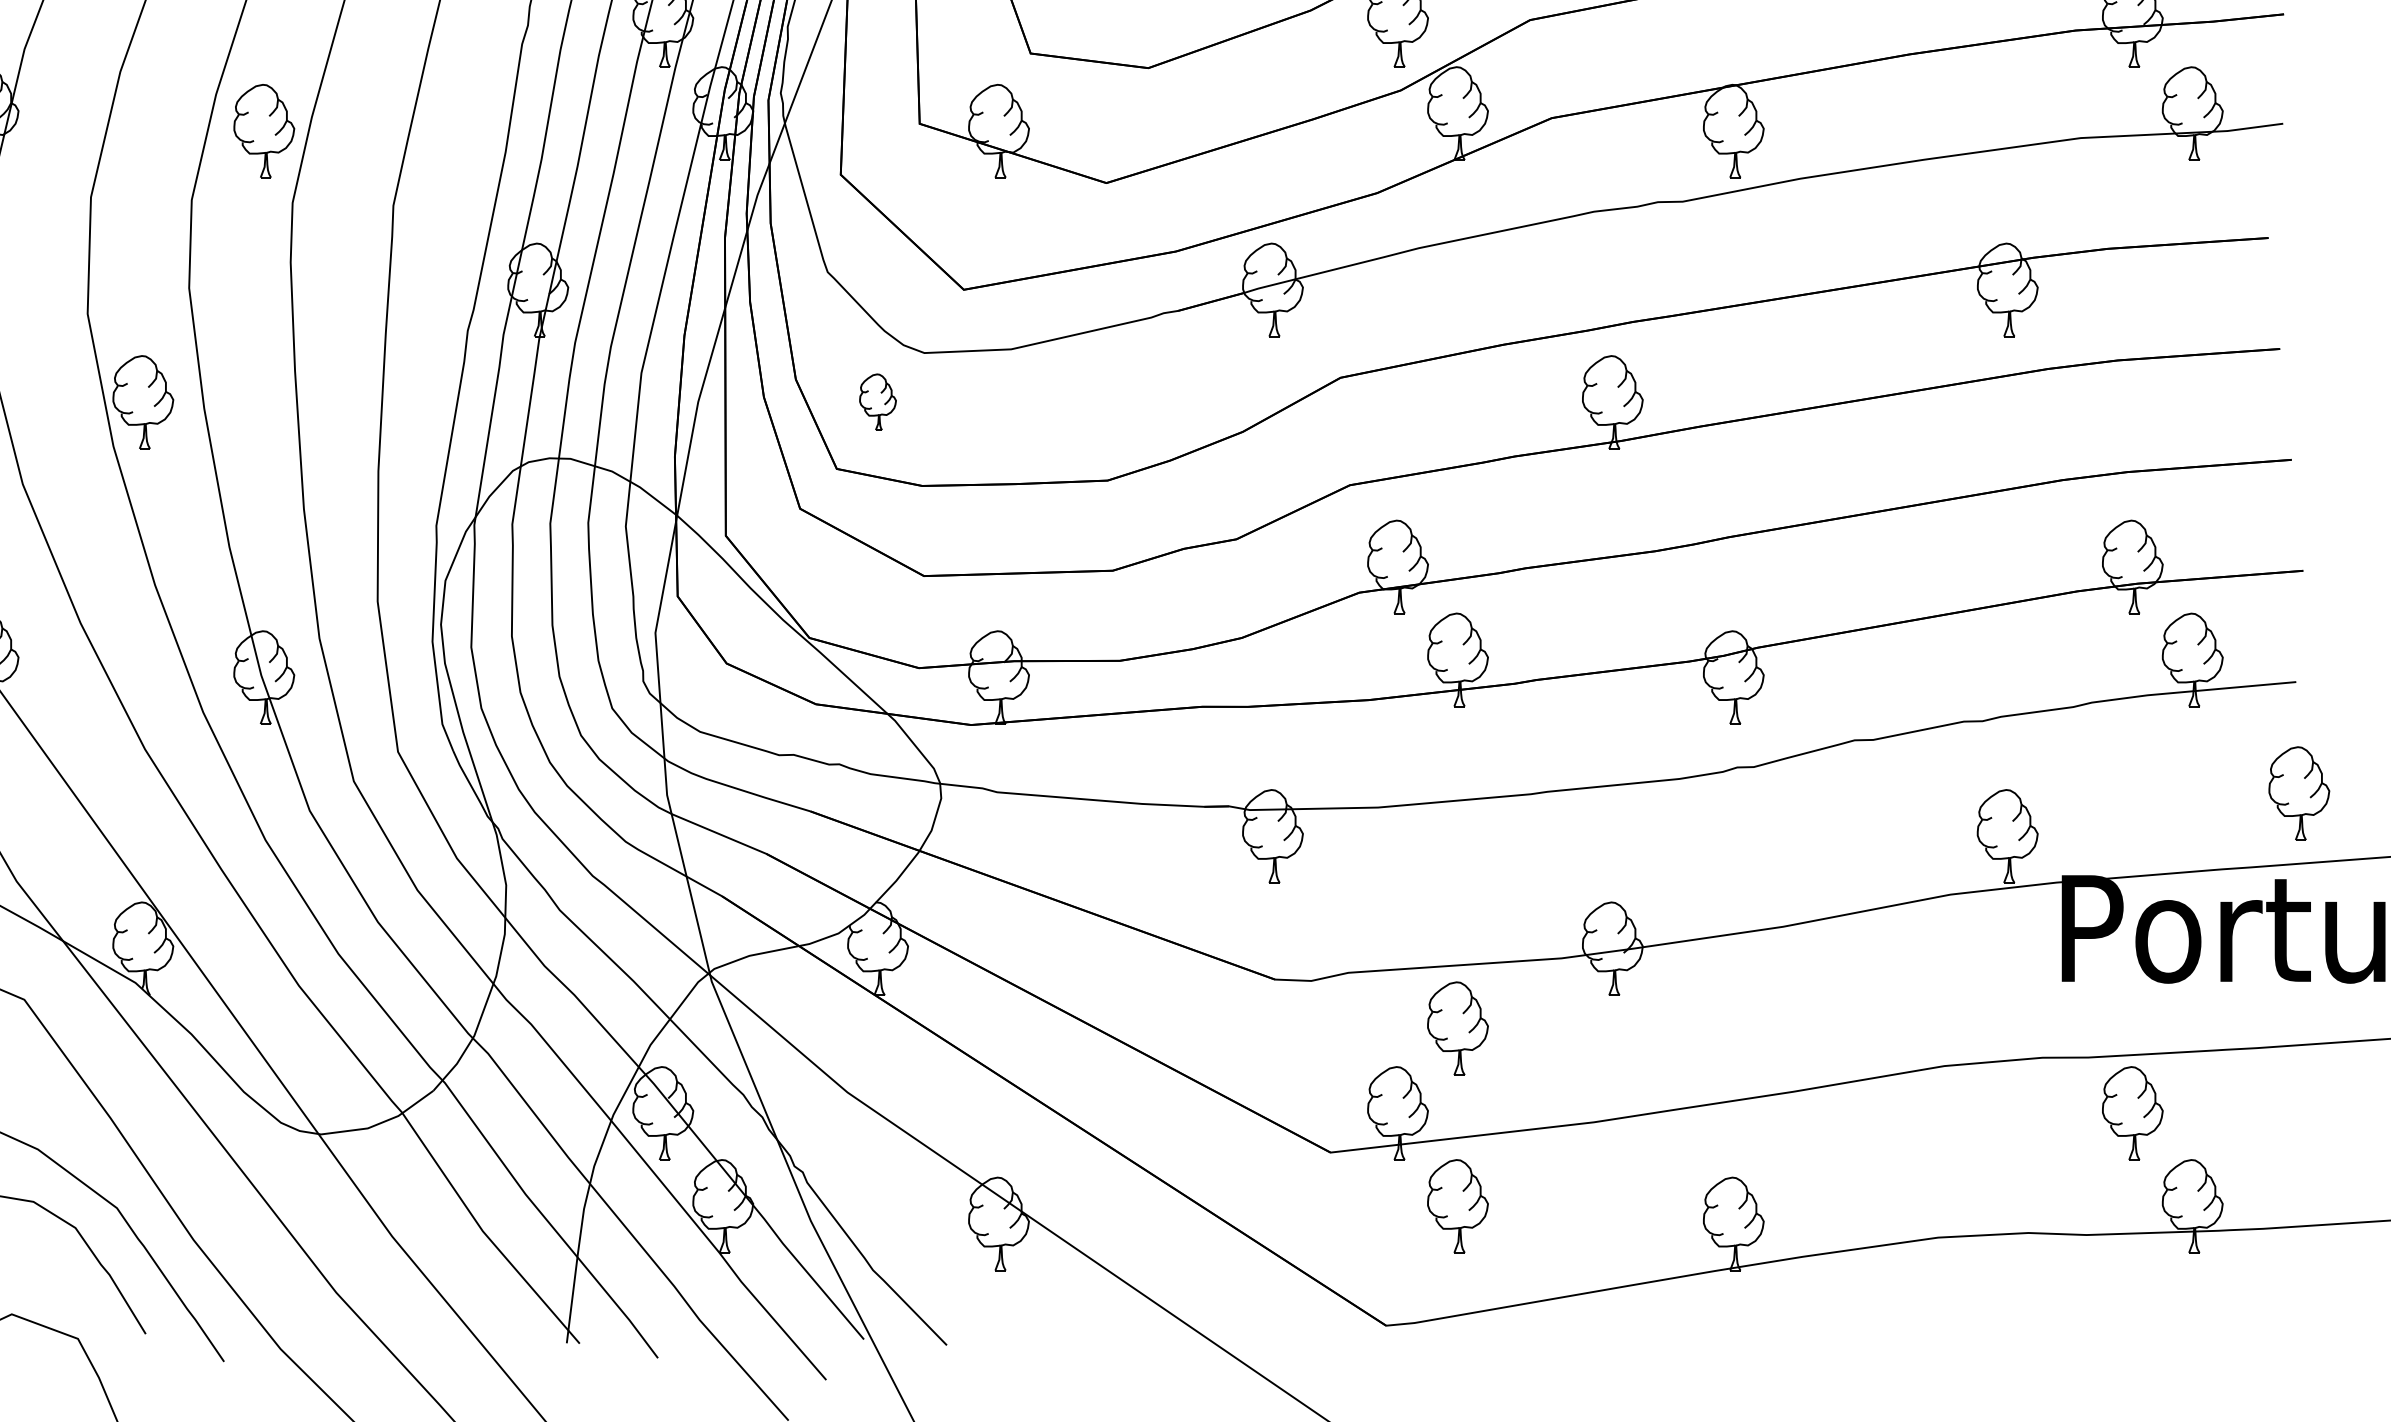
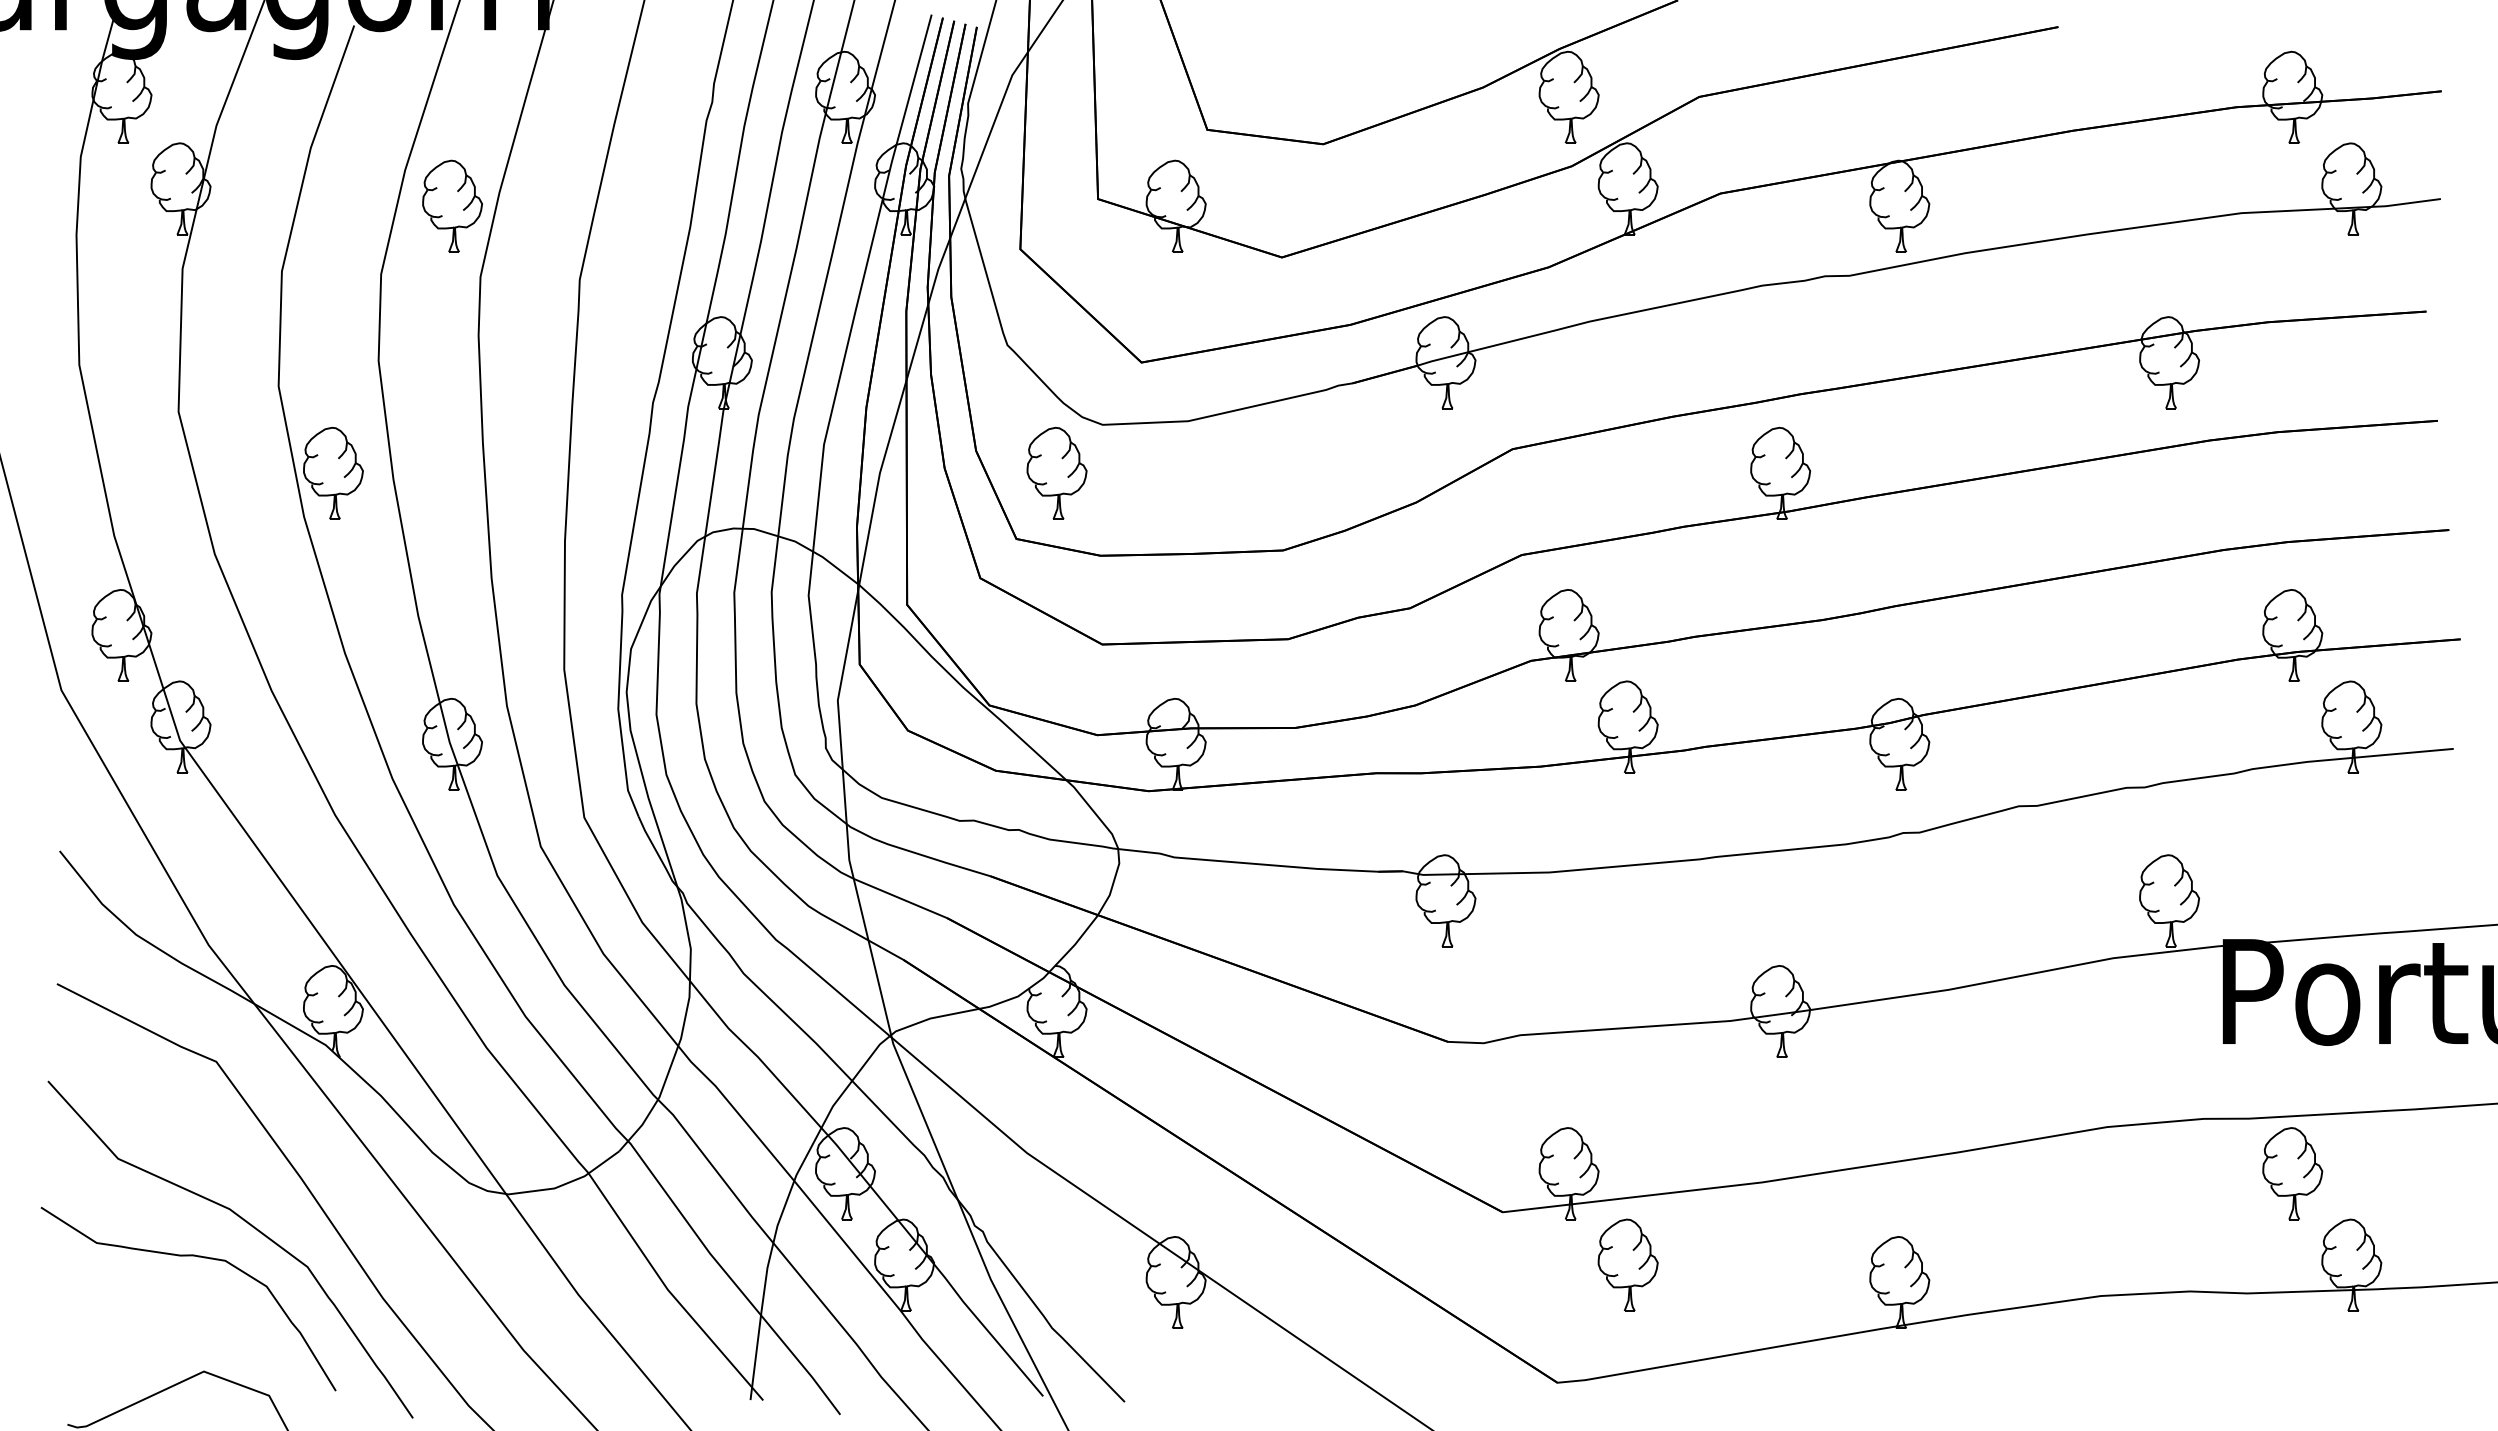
part: (877, 401) -> (1056, 472), size x1.67
part: (2299, 793) -> (2456, 858), removed
part: (1457, 1027) -> (1627, 1089), removed

